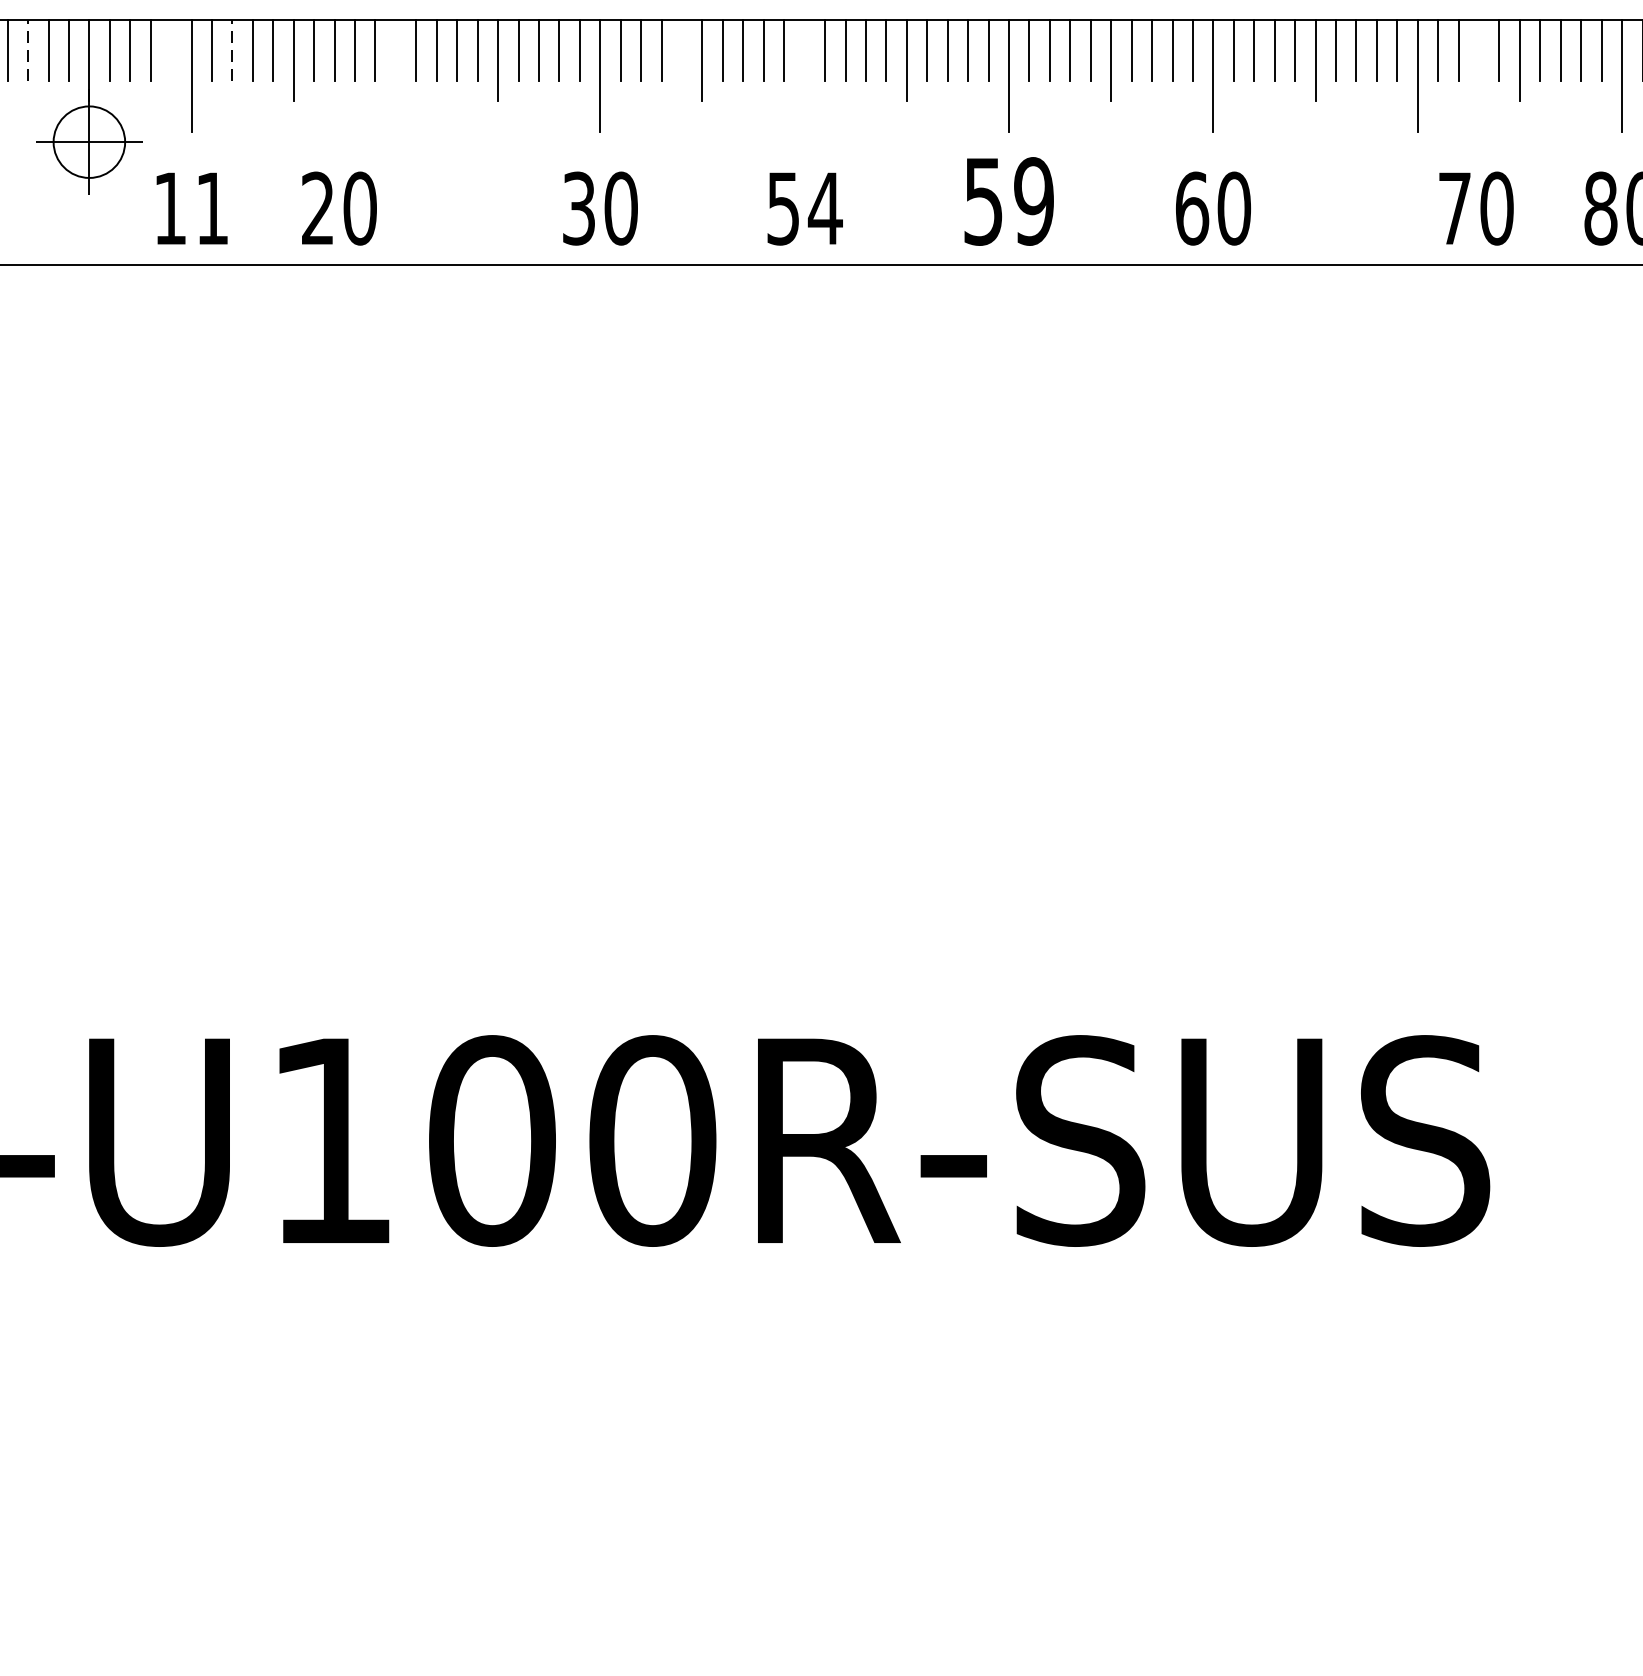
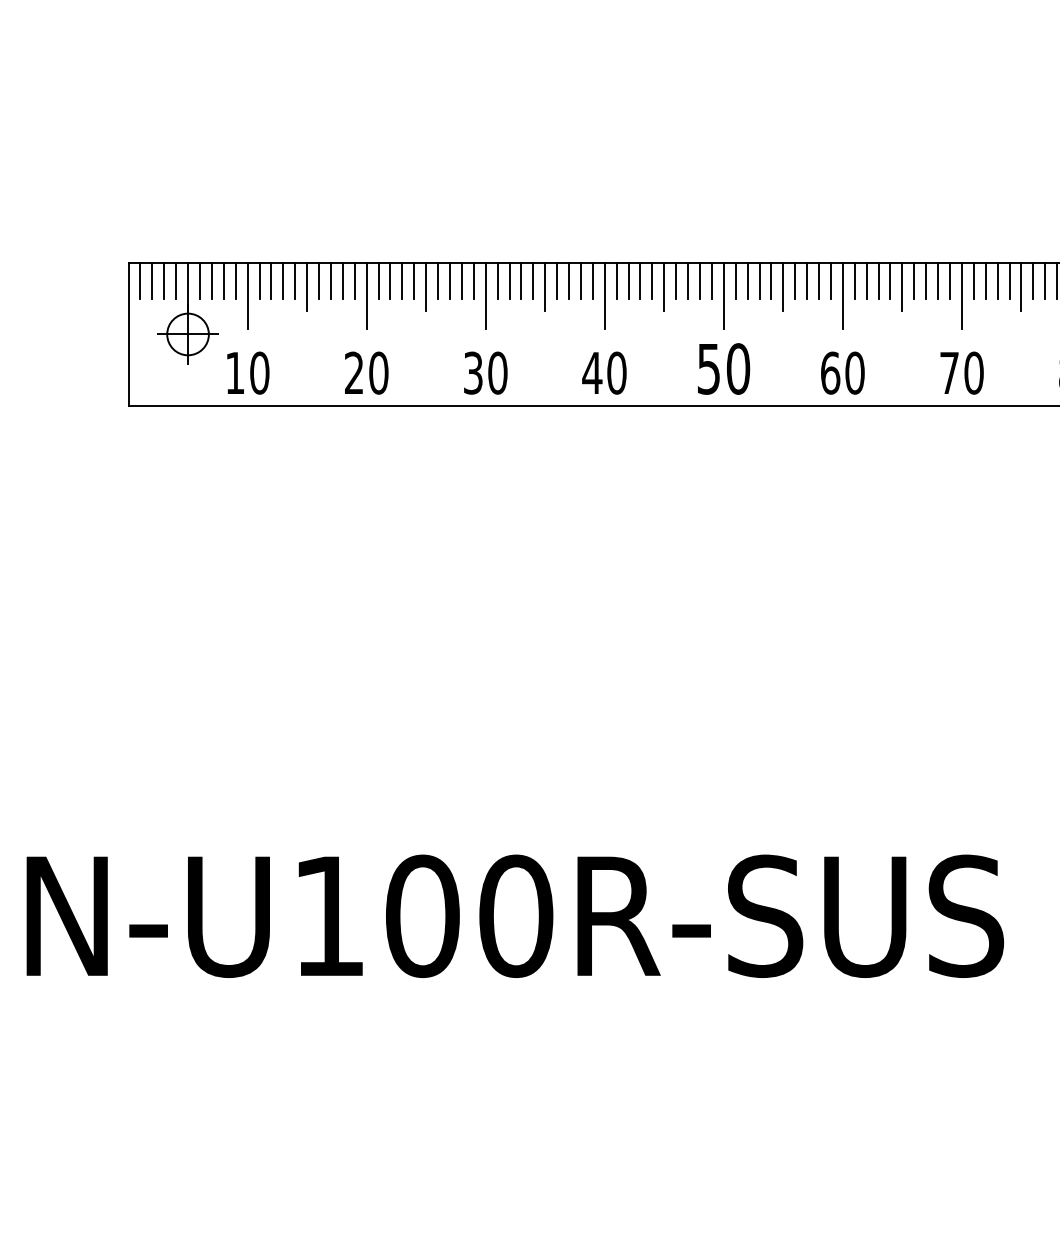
line: (28, 49) -> (152, 280), dashed -> solid
line: (170, 49) -> (235, 280), added
line: (232, 49) -> (271, 280), dashed -> solid
line: (682, 49) -> (533, 280), added
line: (1478, 49) -> (997, 280), added
line: (395, 75) -> (366, 295), added
line: (804, 75) -> (604, 295), added
text: (1034, 200) -> (738, 368), 59 -> 50
text: (212, 207) -> (259, 372), 11 -> 10
text: (339, 207) -> (366, 372), moved
text: (804, 207) -> (604, 372), 54 -> 40
text: (1475, 207) -> (961, 372), moved

